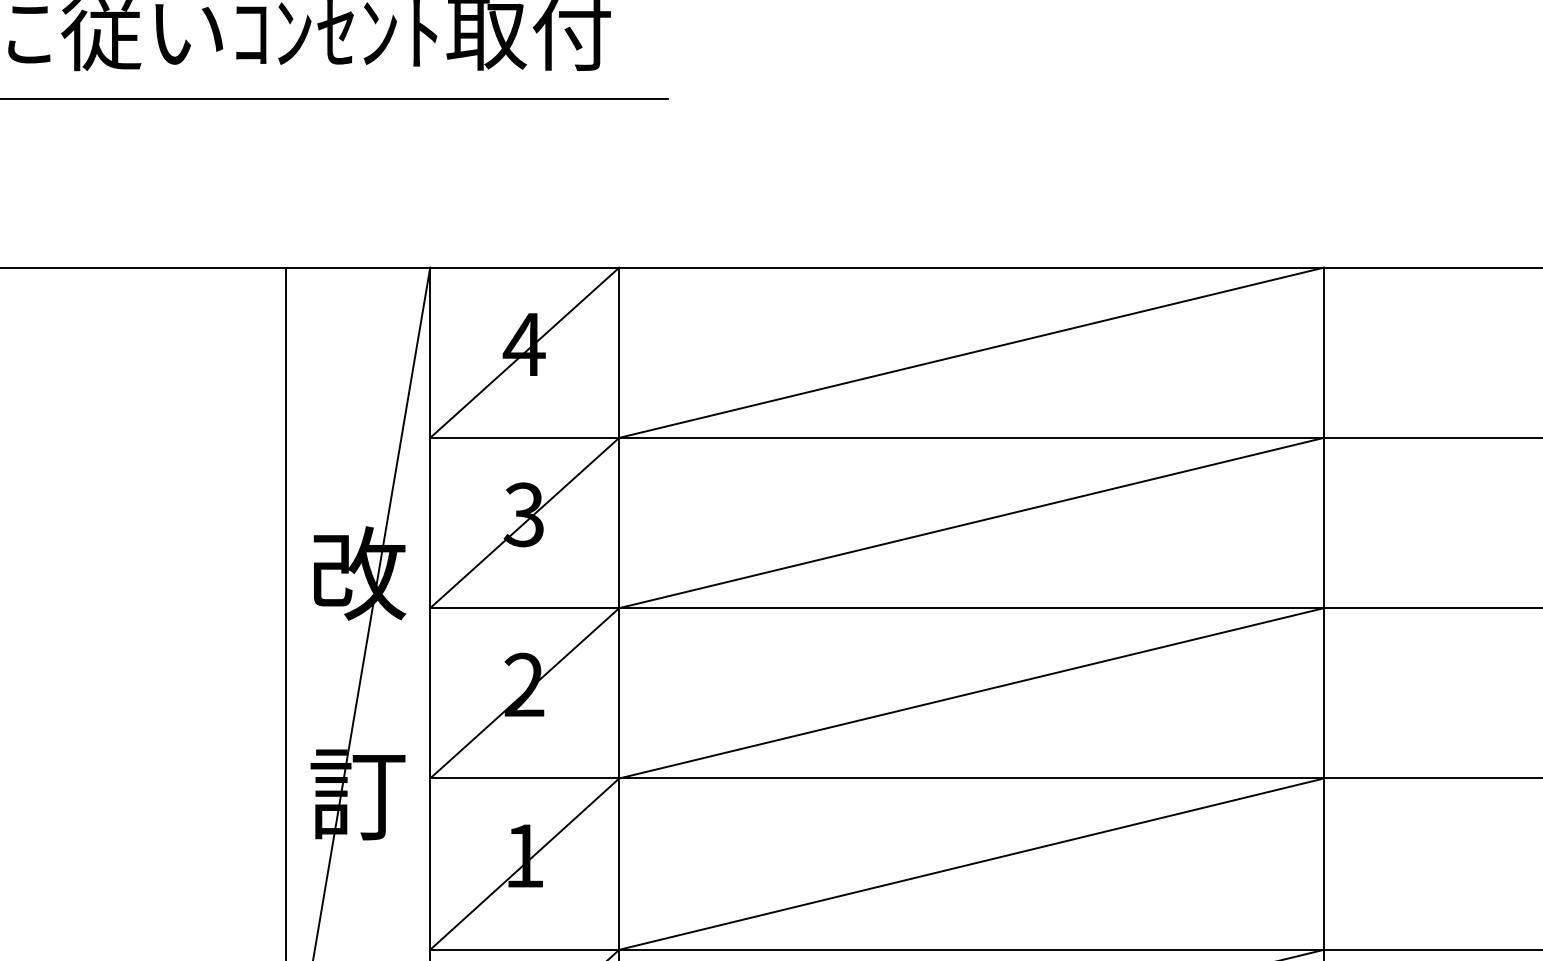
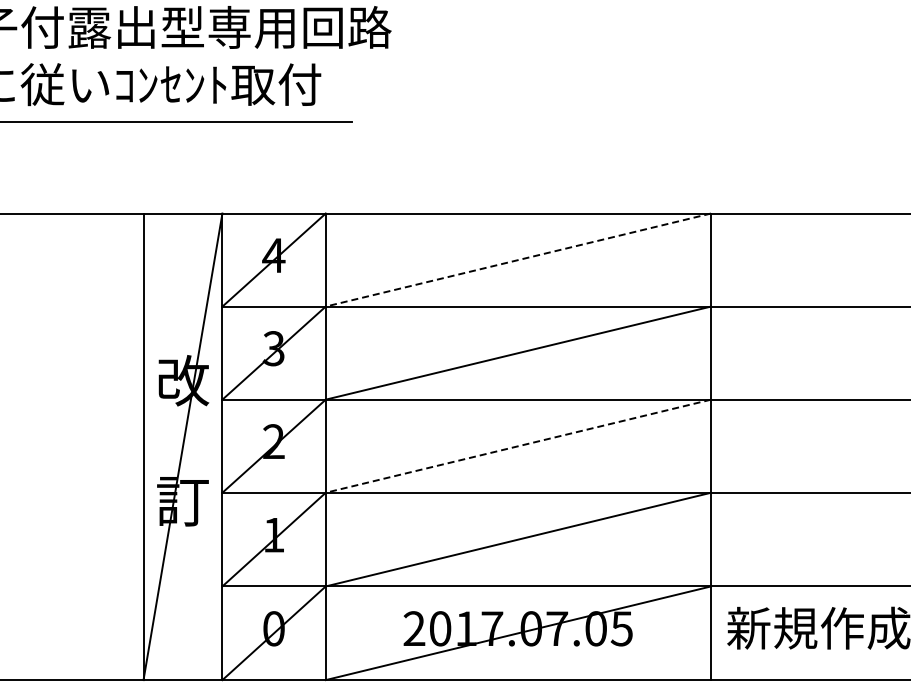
line: (970, 353) -> (517, 260), solid -> dashed
line: (970, 693) -> (517, 446), solid -> dashed

